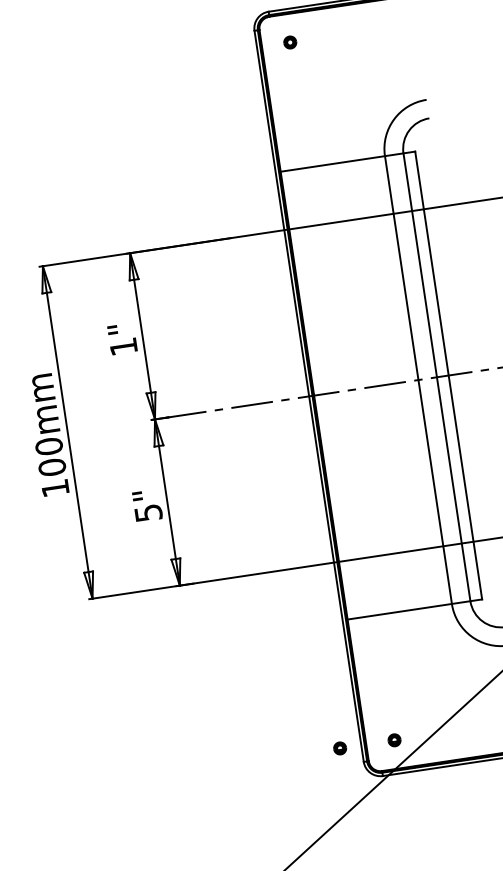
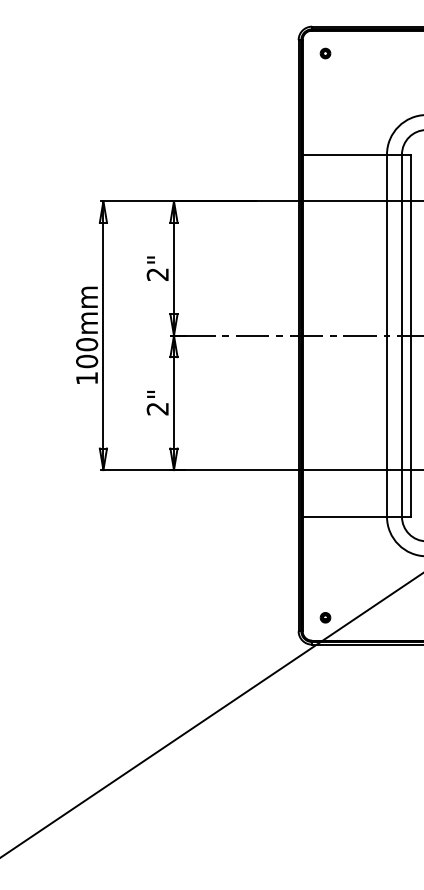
text: (123, 346) -> (157, 274), 1" -> 2"
text: (148, 512) -> (157, 408), 5" -> 2"
part: (340, 748) -> (281, 617), removed

